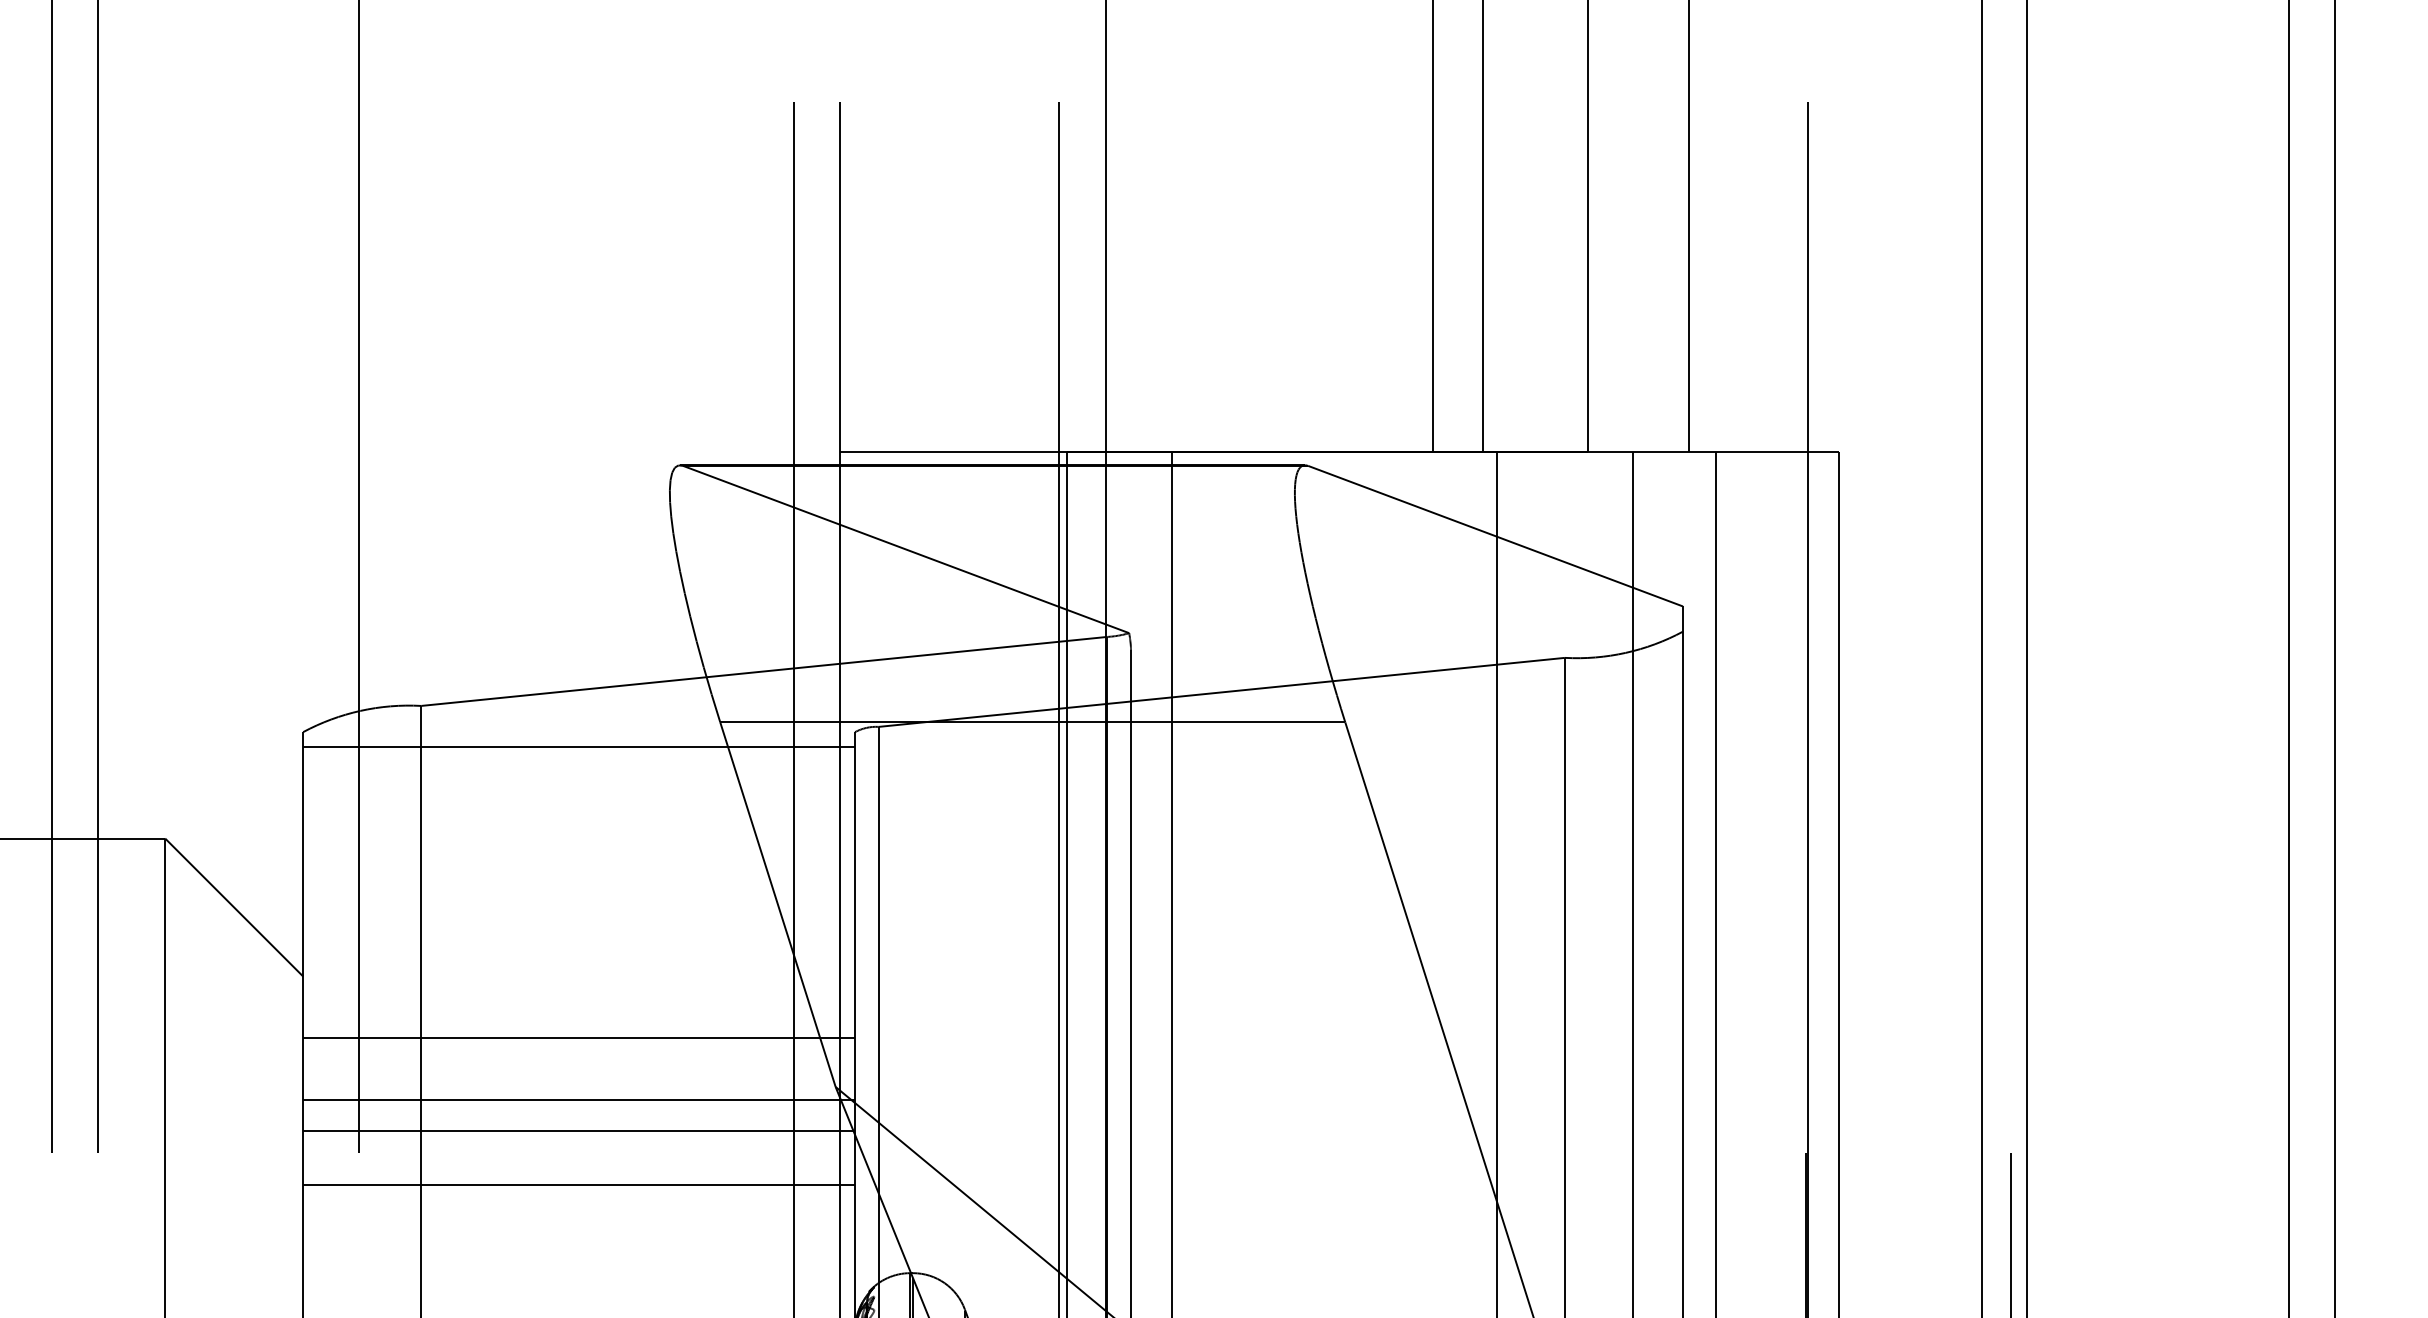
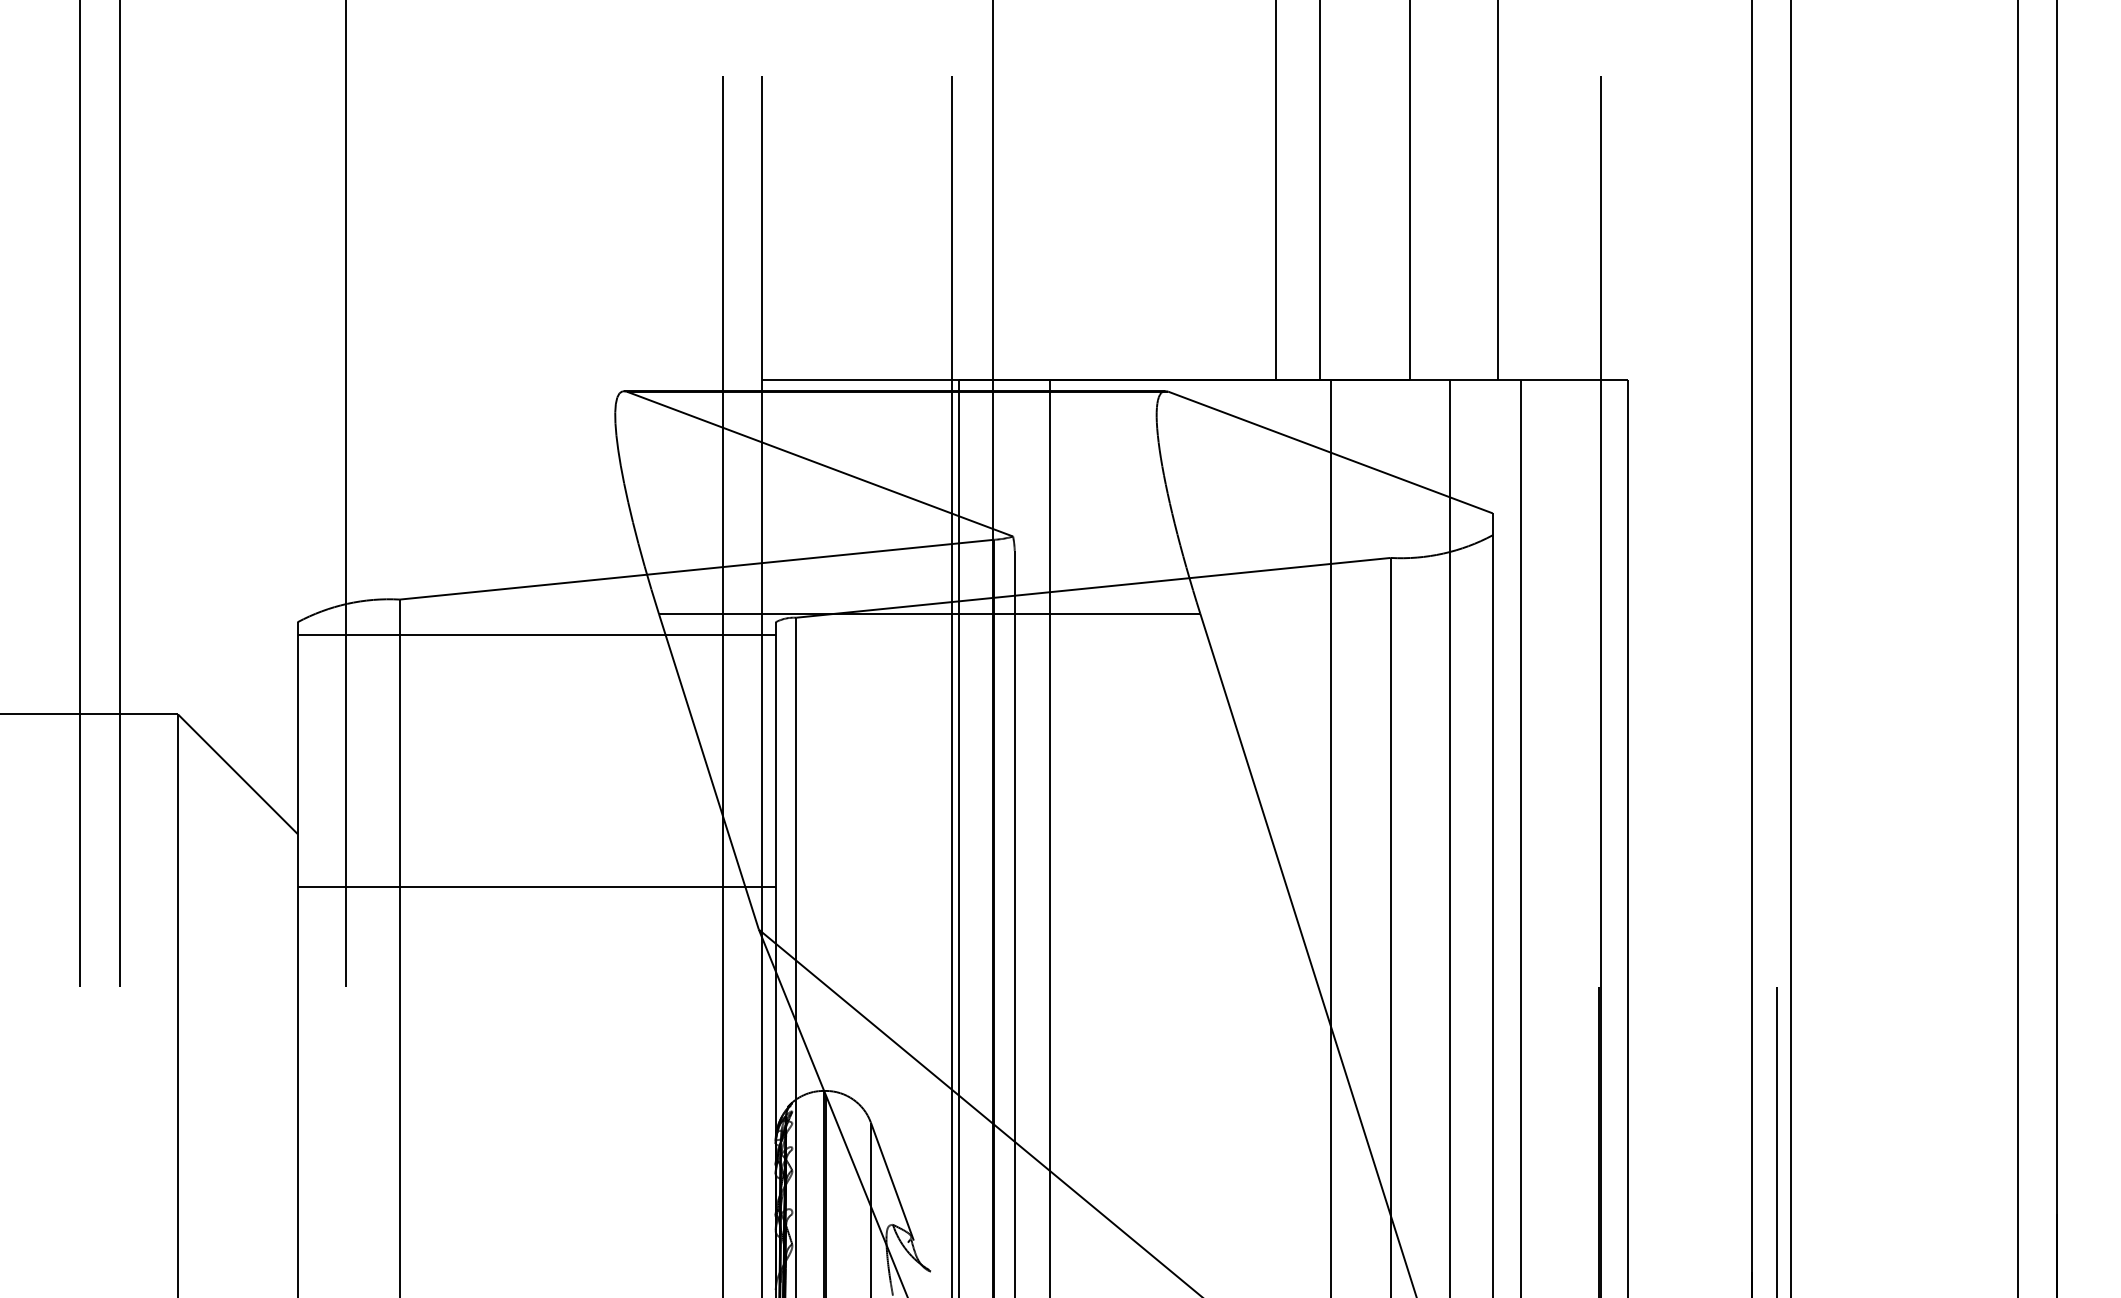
line: (578, 1099) -> (536, 940), removed
line: (578, 1130) -> (536, 967), removed
line: (578, 1184) -> (536, 1014), removed

